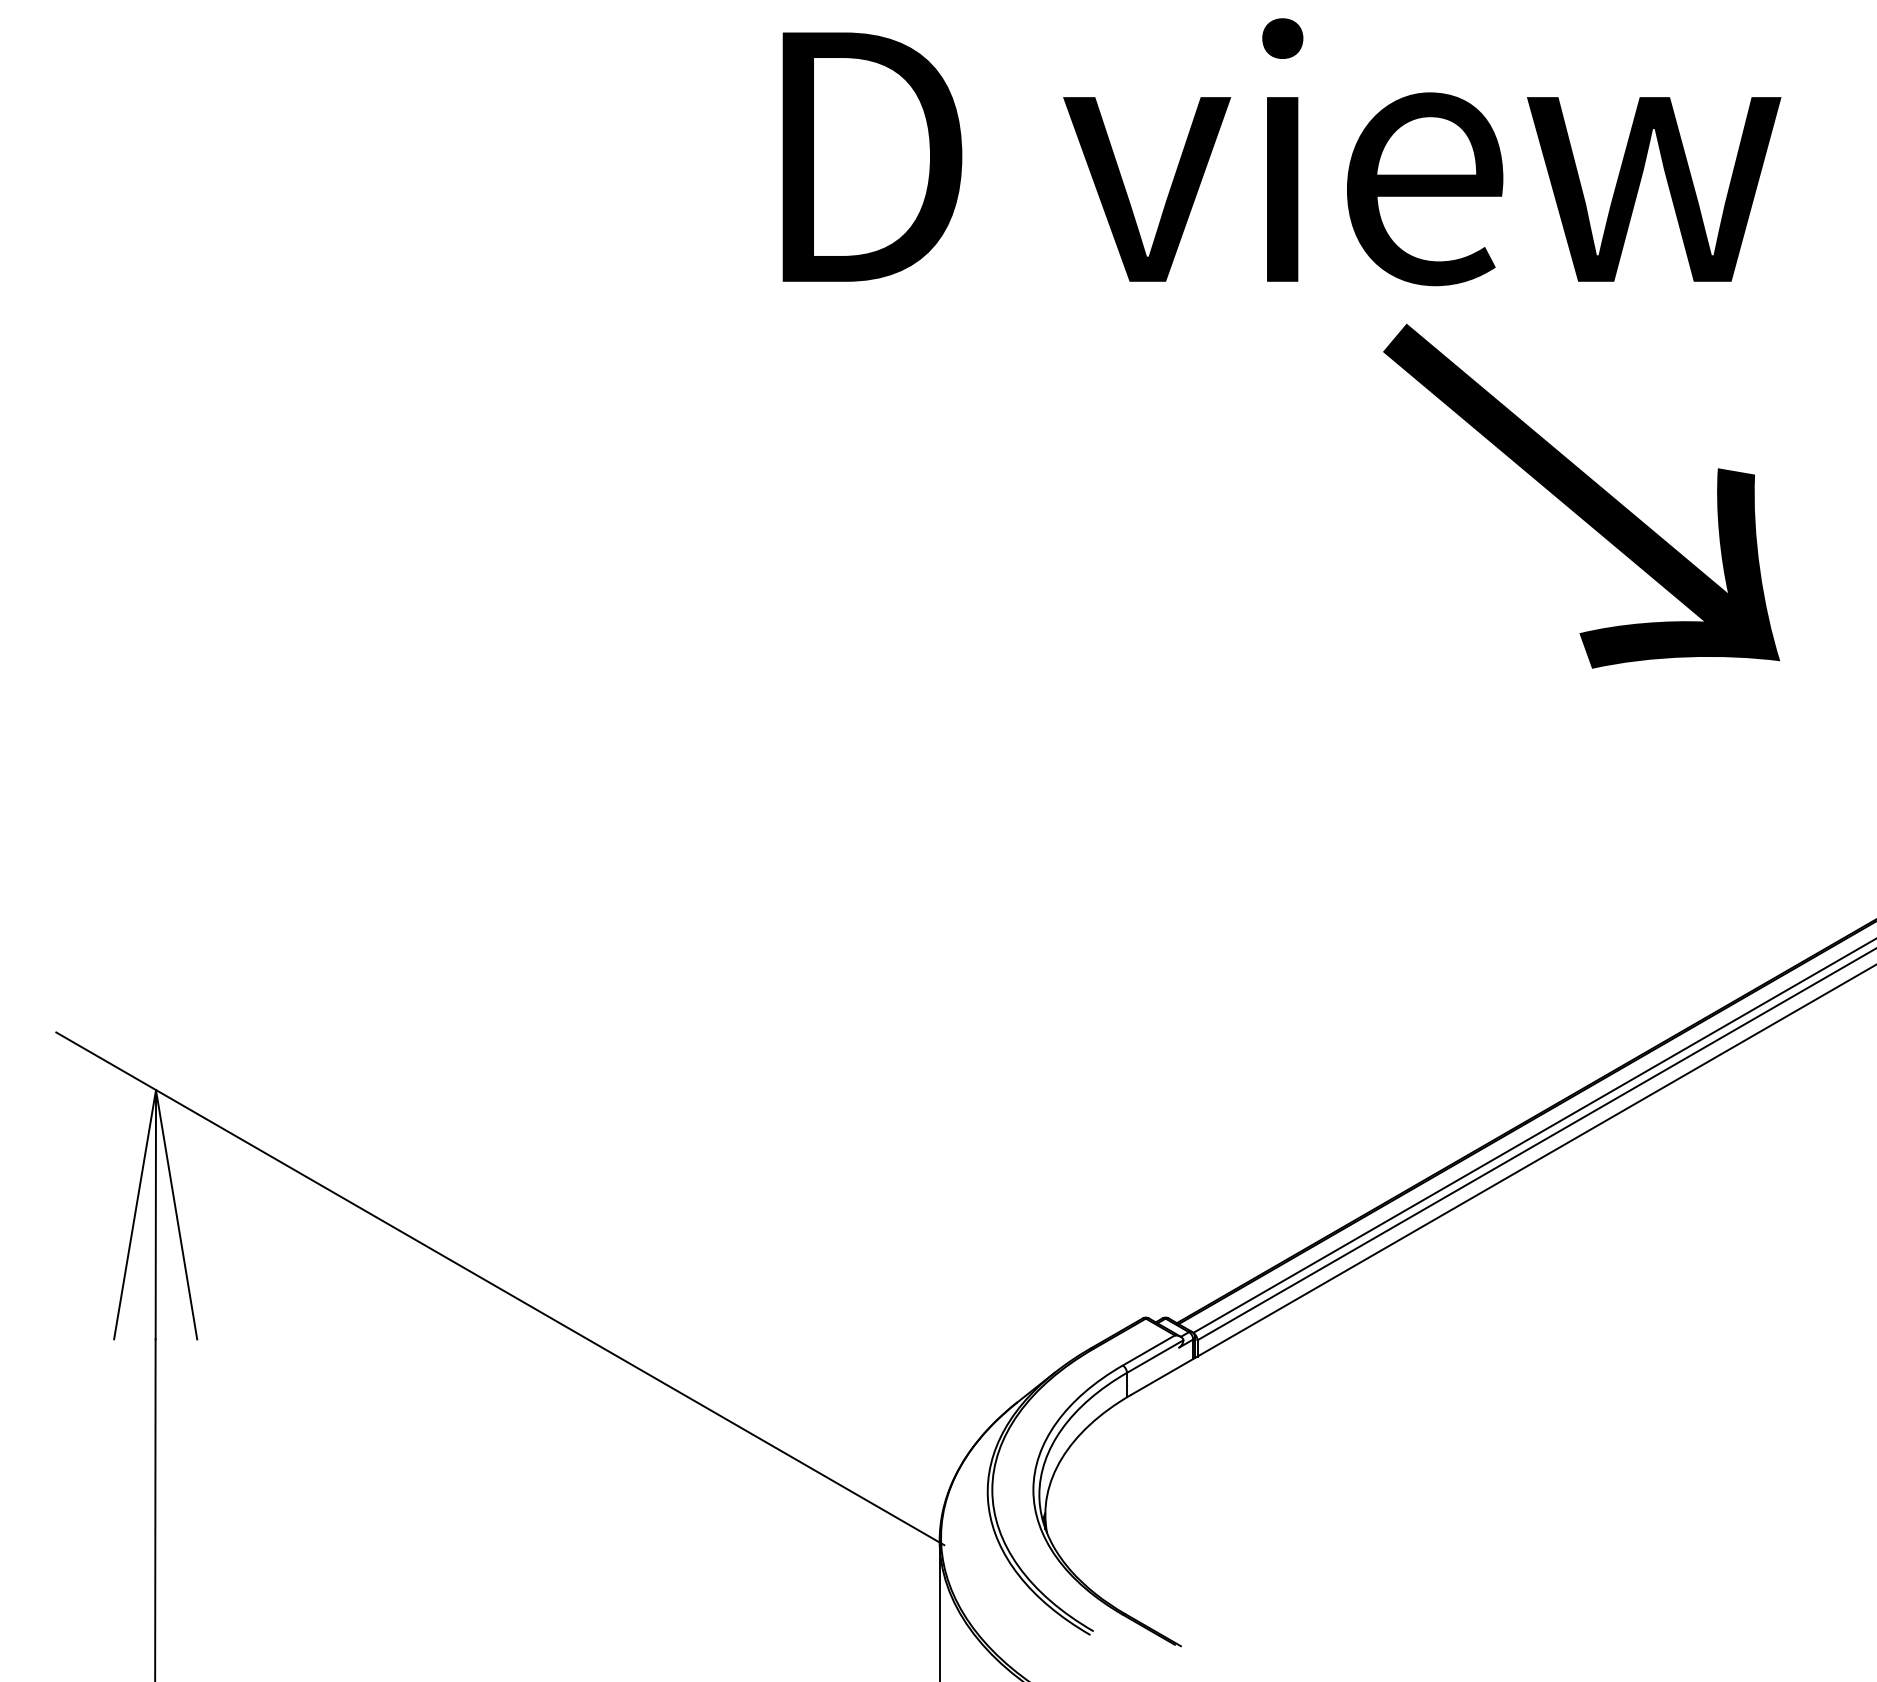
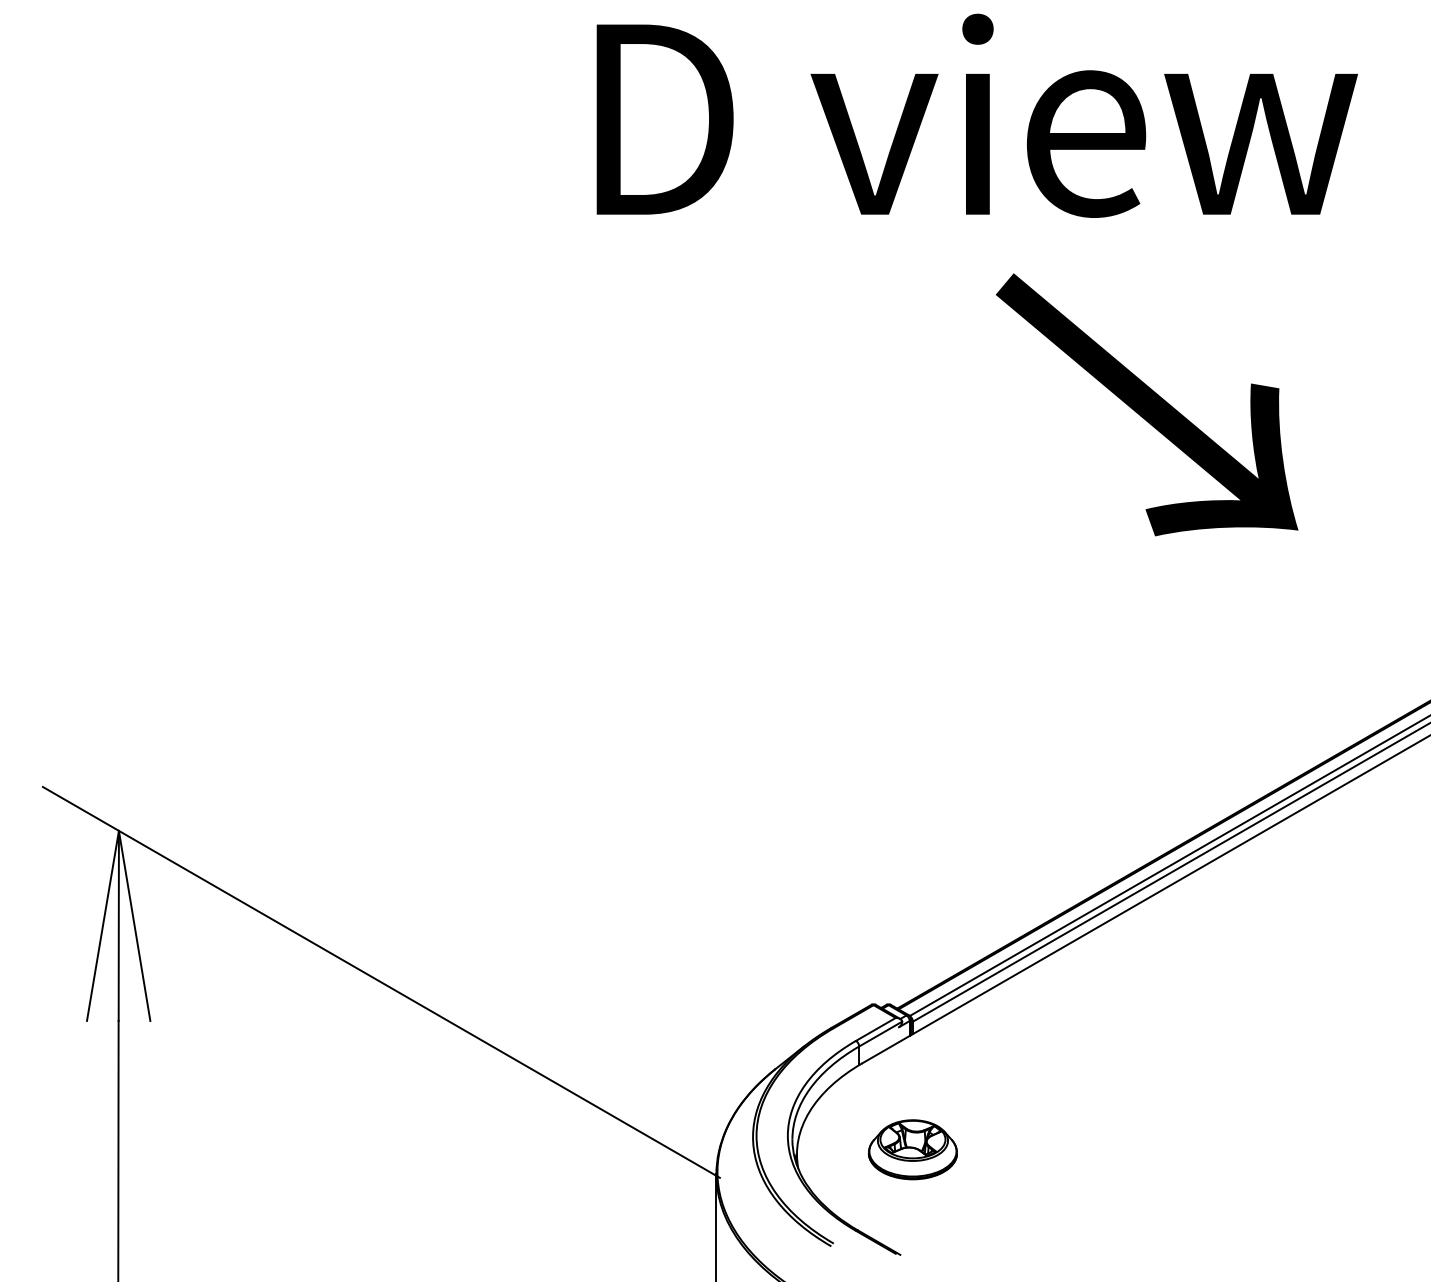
text: (1581, 495) -> (1147, 404), moved
part: (1197, 1507) -> (912, 1149), added

